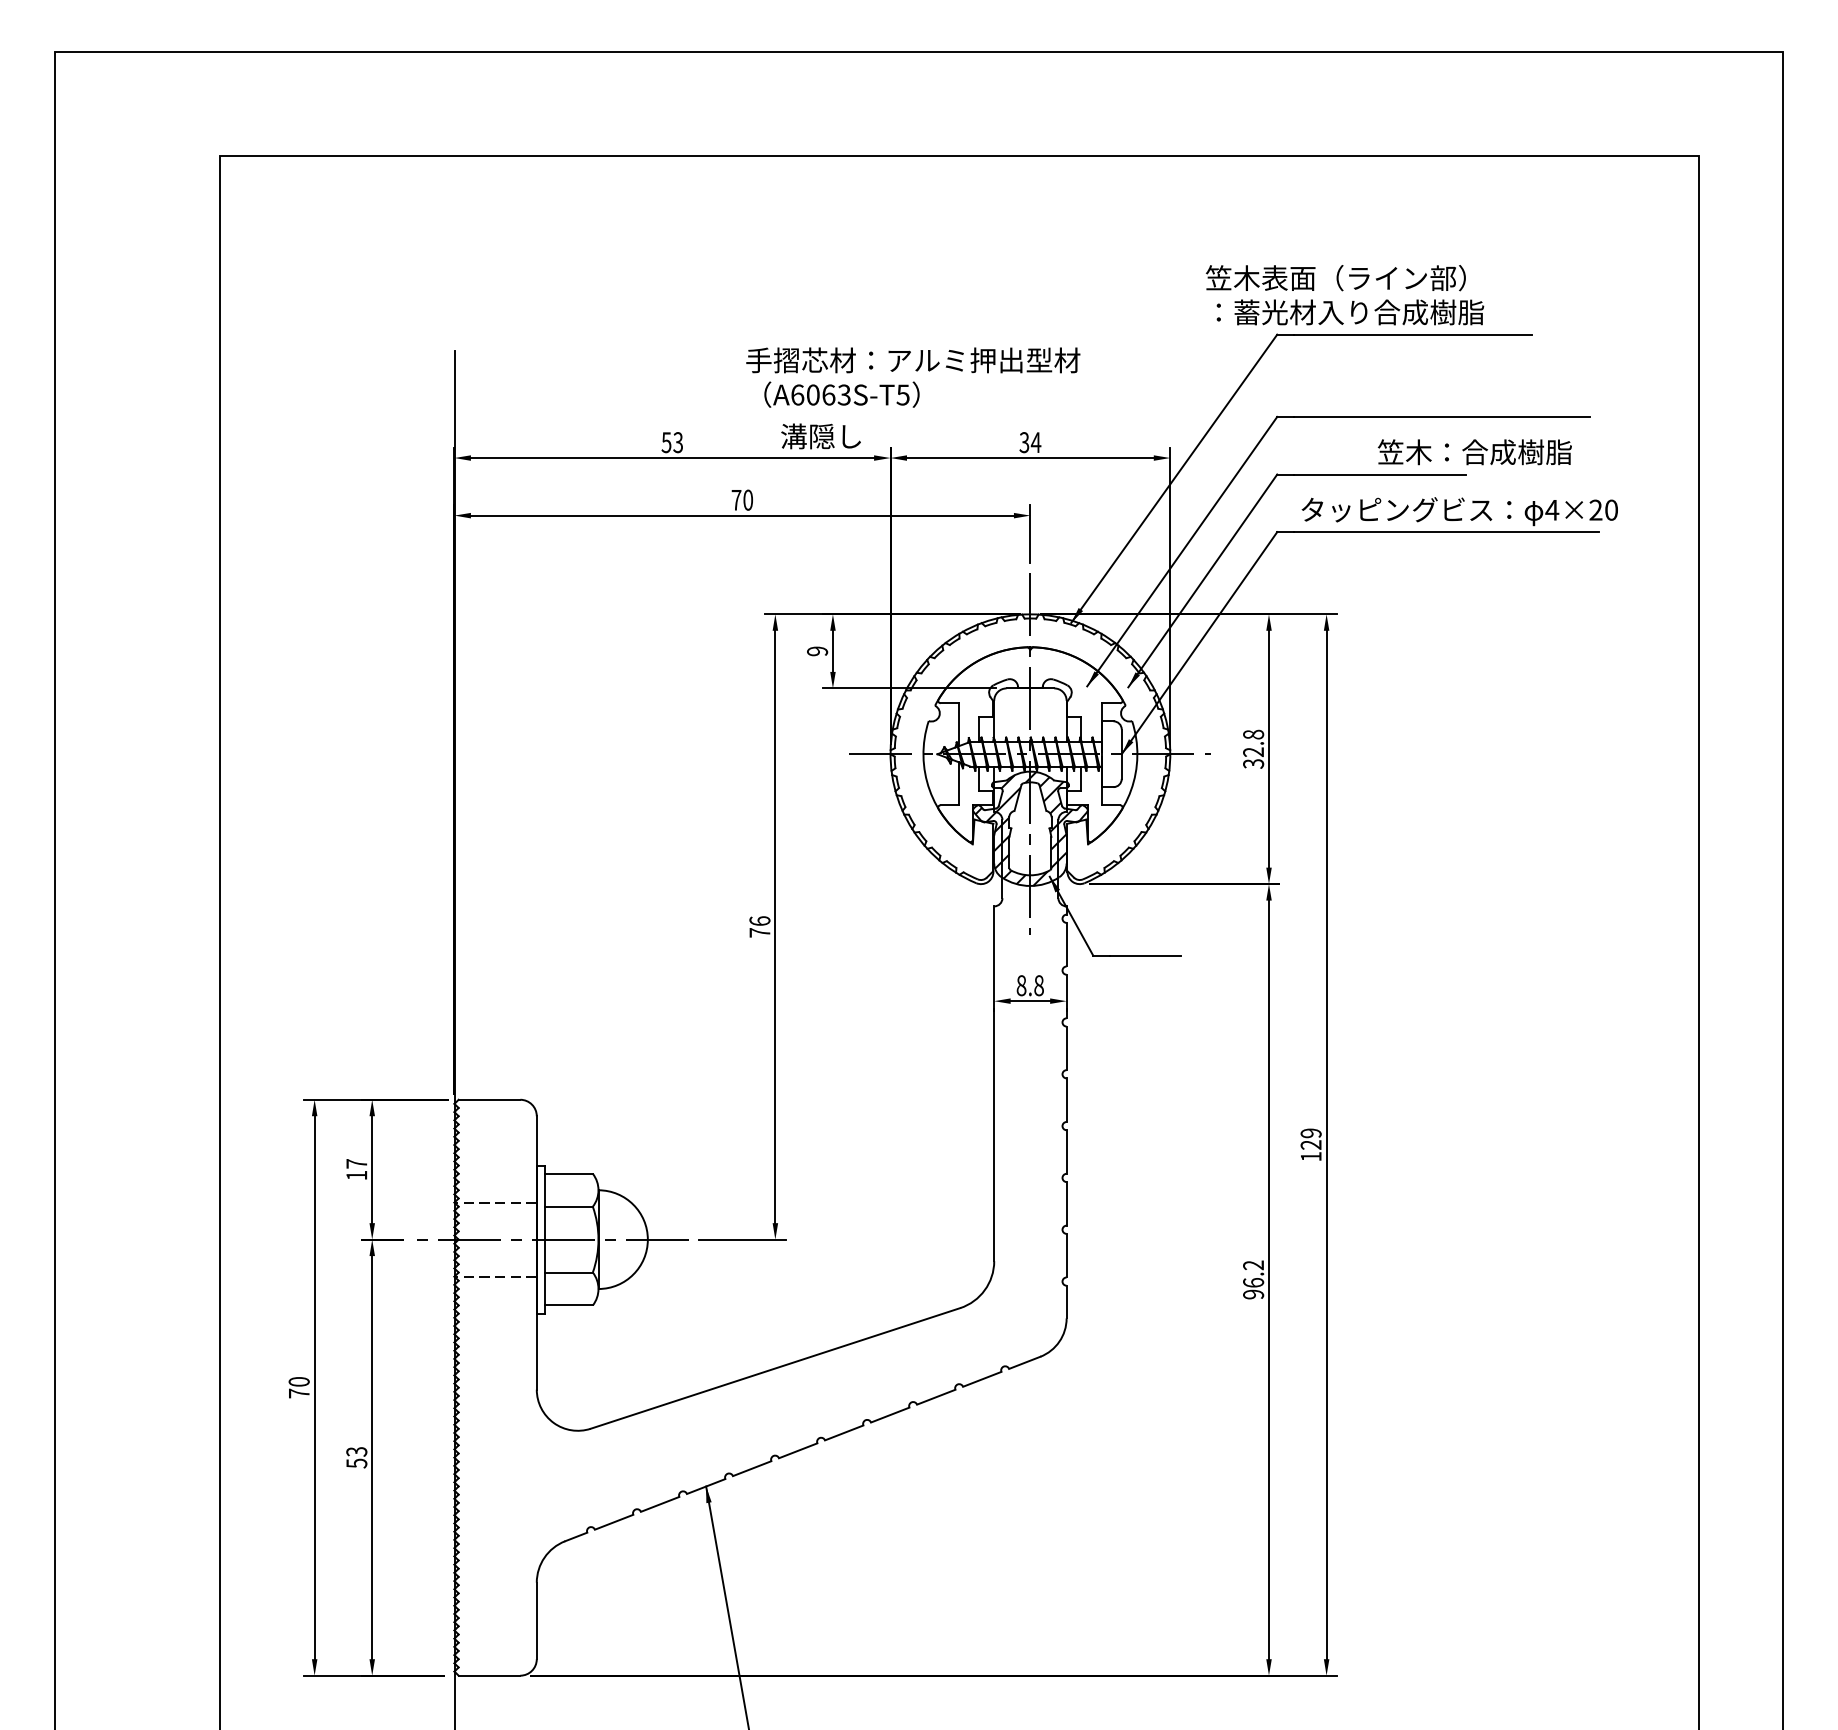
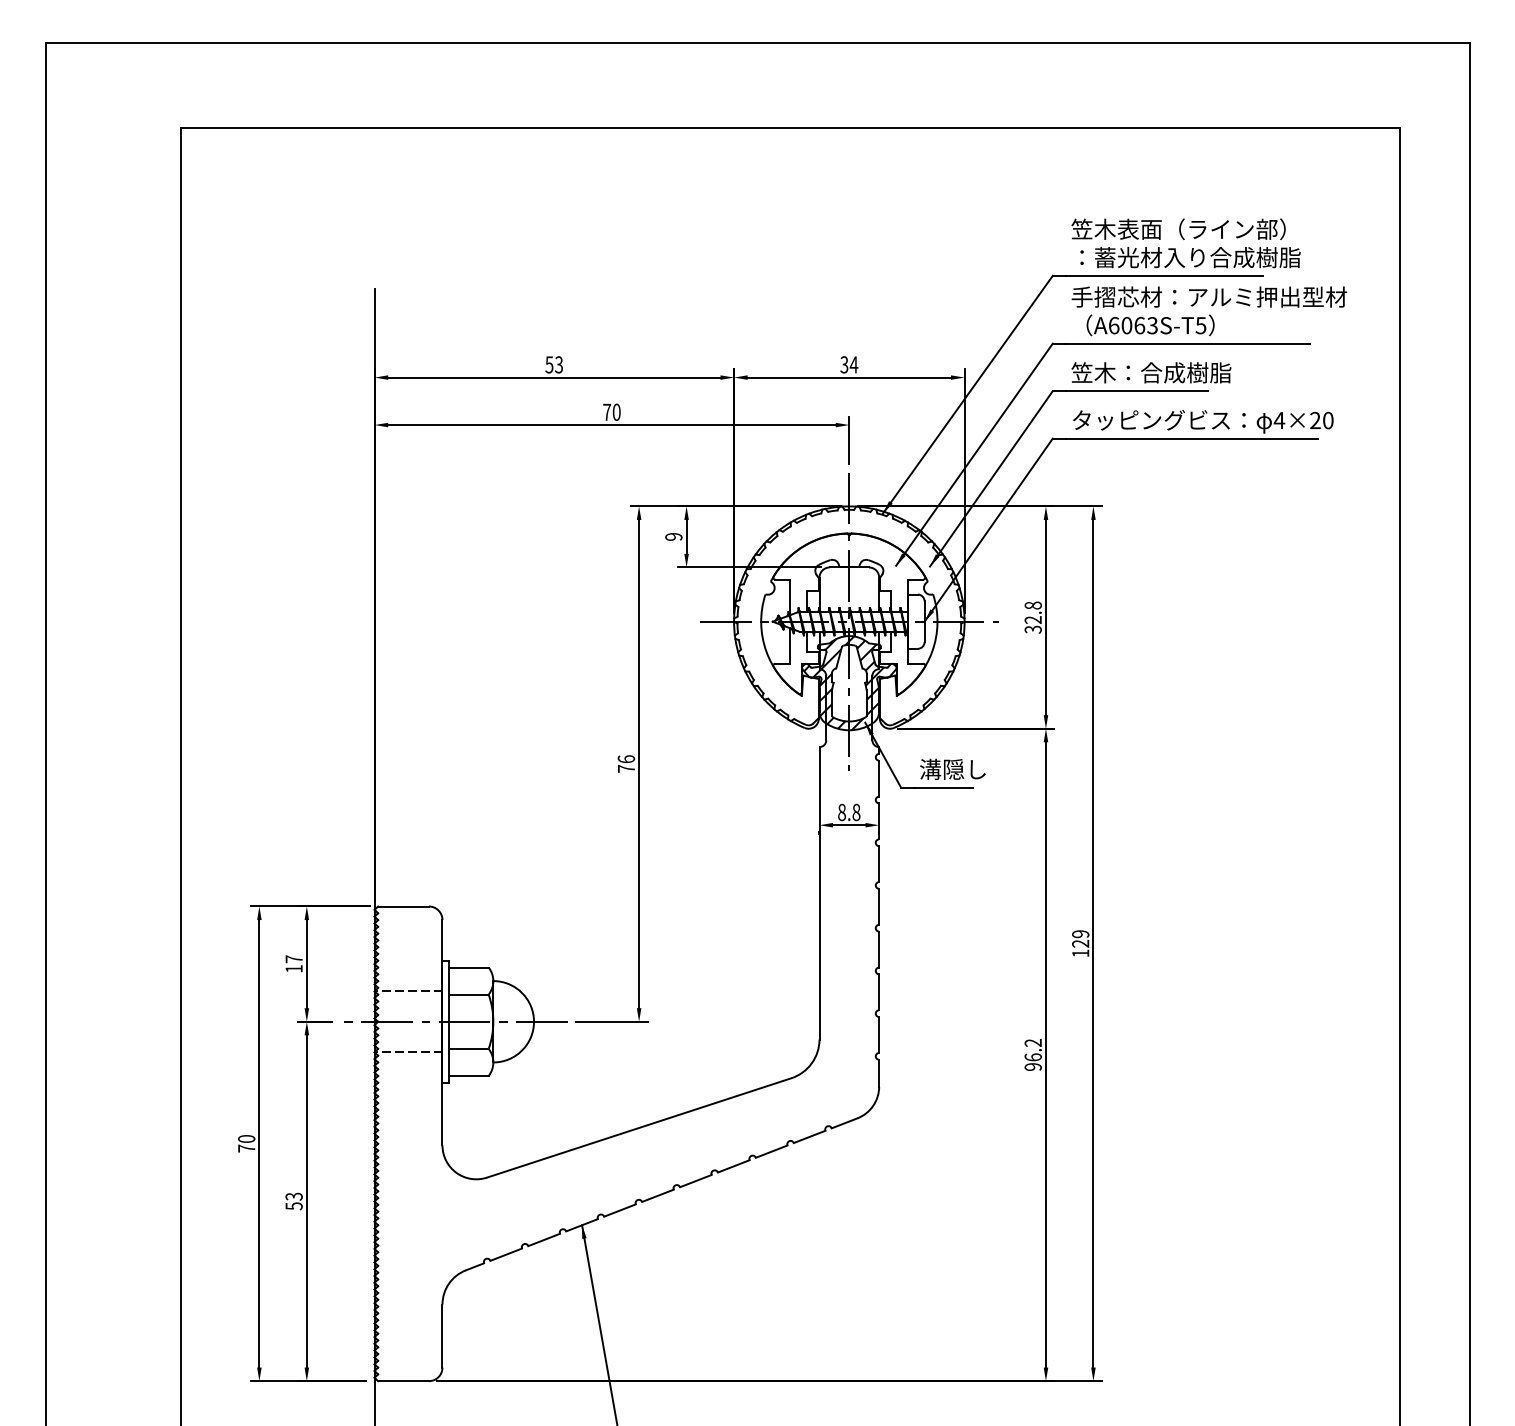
text: (1344, 295) -> (1185, 243), moved
text: (913, 377) -> (1209, 311), moved
text: (820, 436) -> (952, 769), moved
text: (1474, 452) -> (1151, 373), moved

